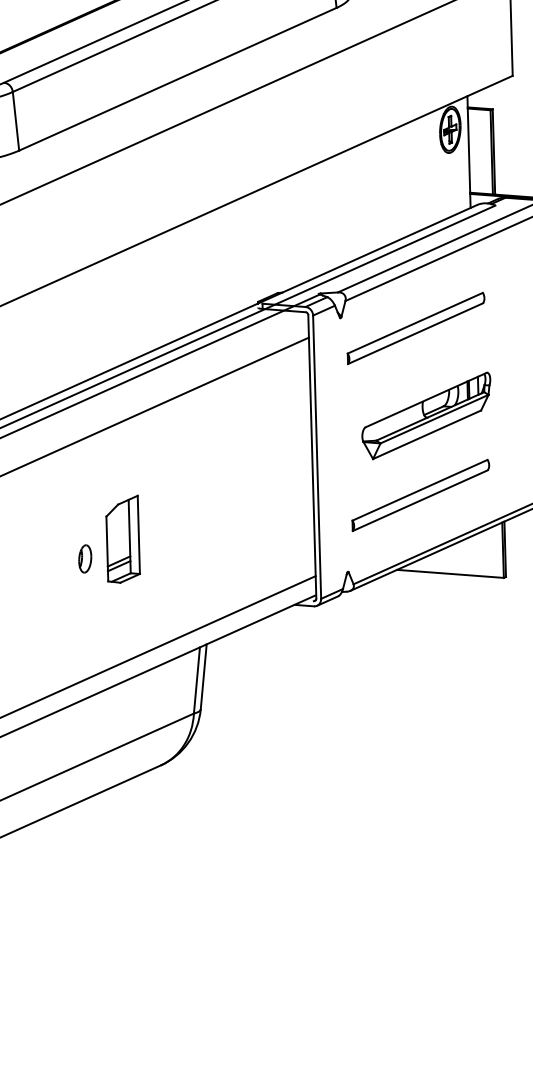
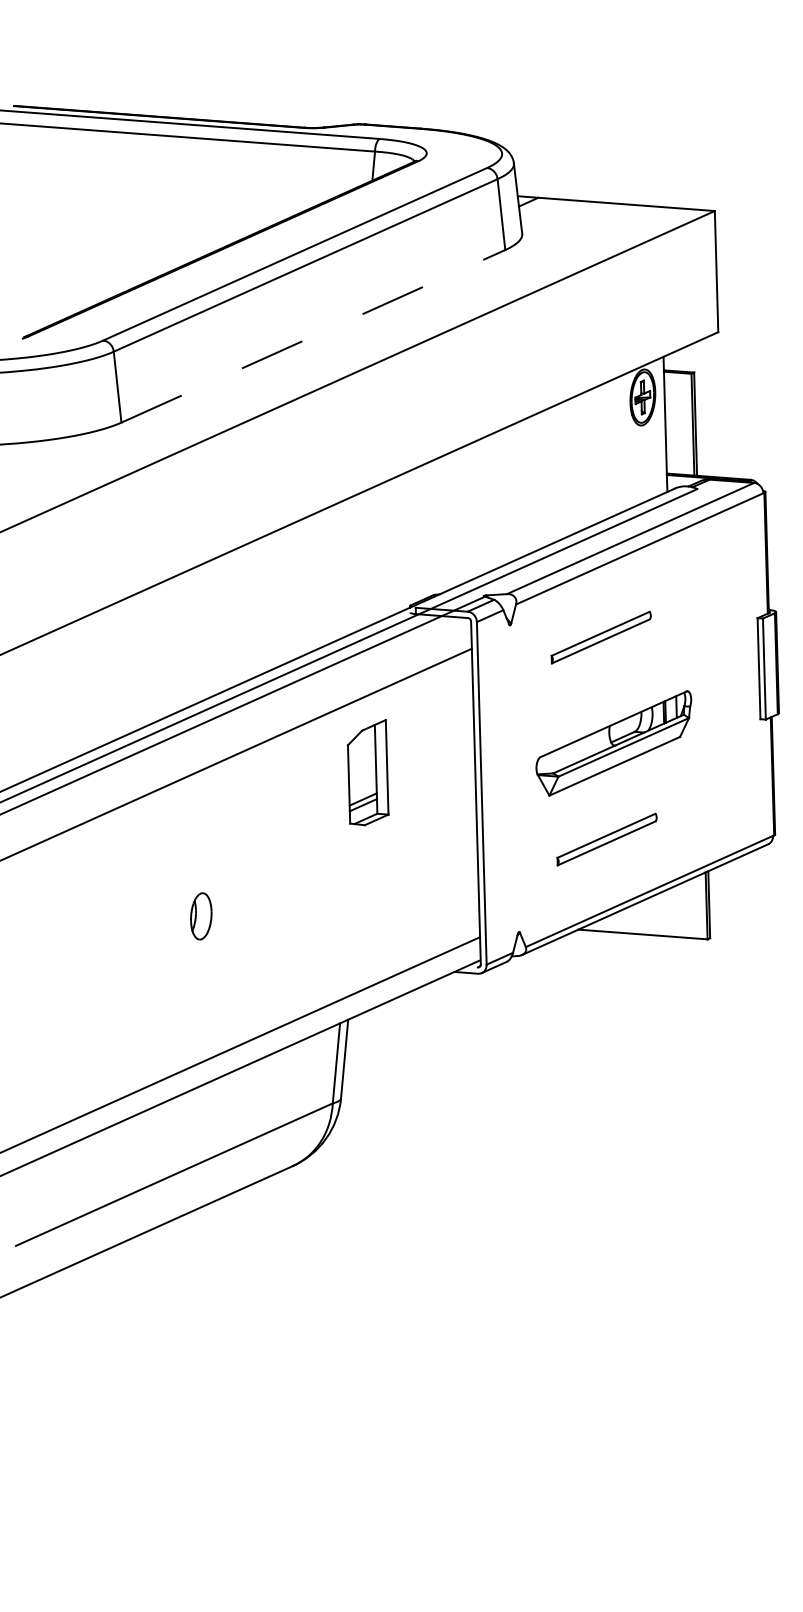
line: (177, 79) -> (313, 336), solid -> dashed
part: (415, 328) -> (600, 637), size x0.6
part: (420, 495) -> (606, 839), size x0.6
part: (122, 539) -> (367, 772), moved
part: (85, 559) -> (201, 916), size x1.4

